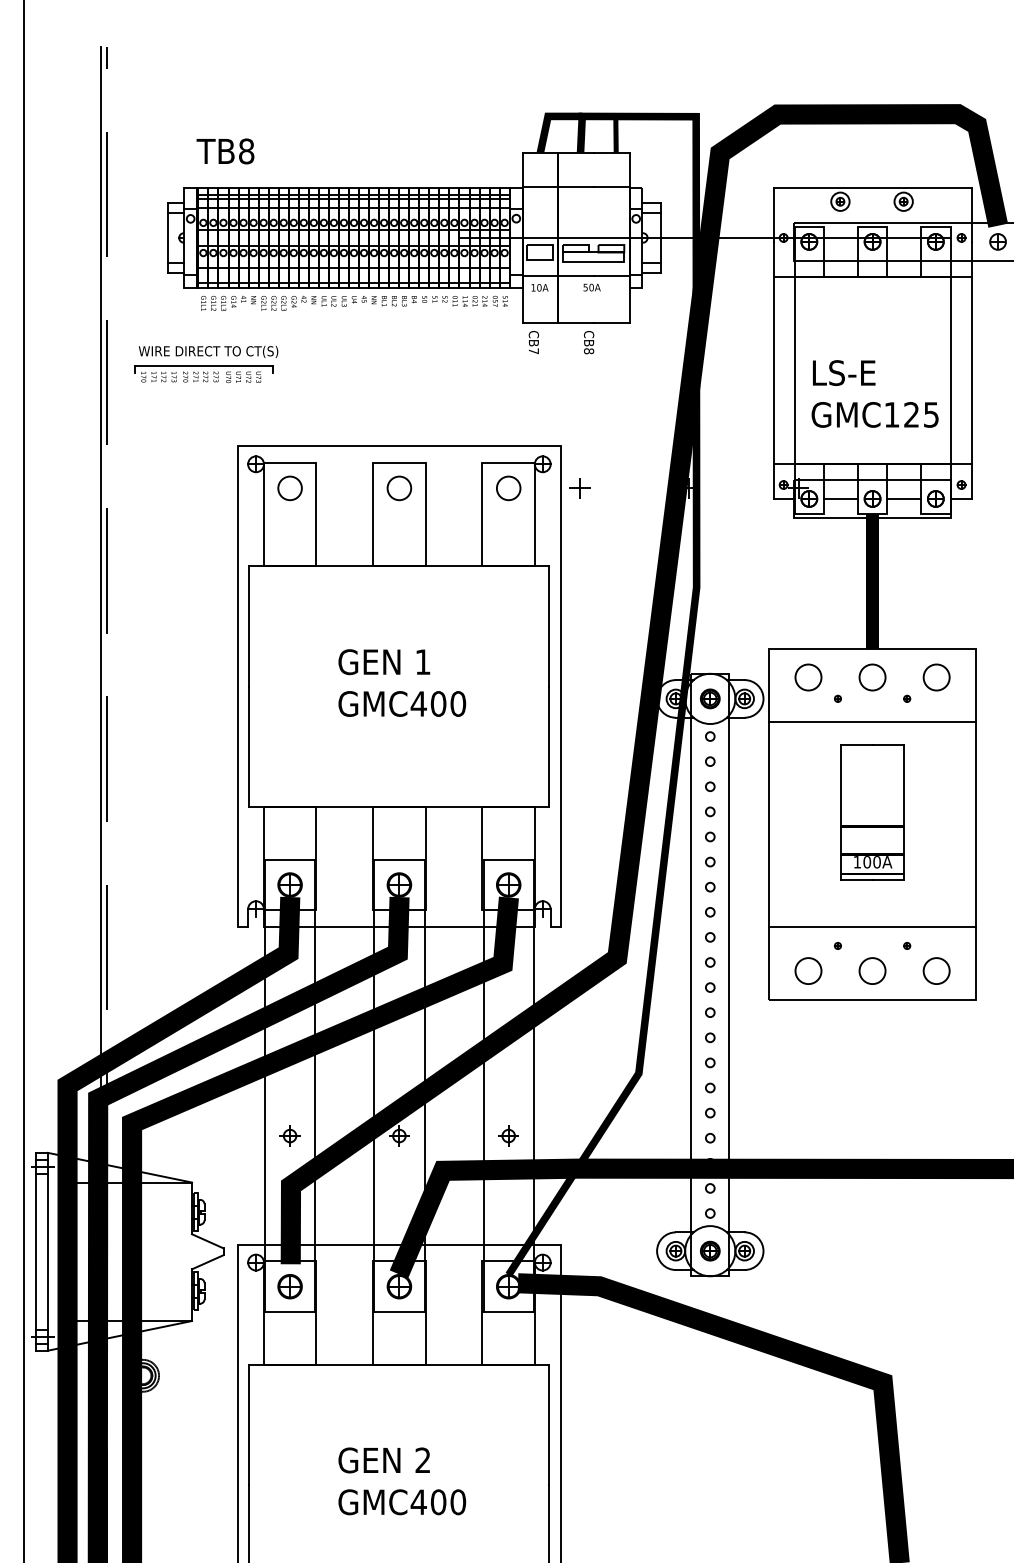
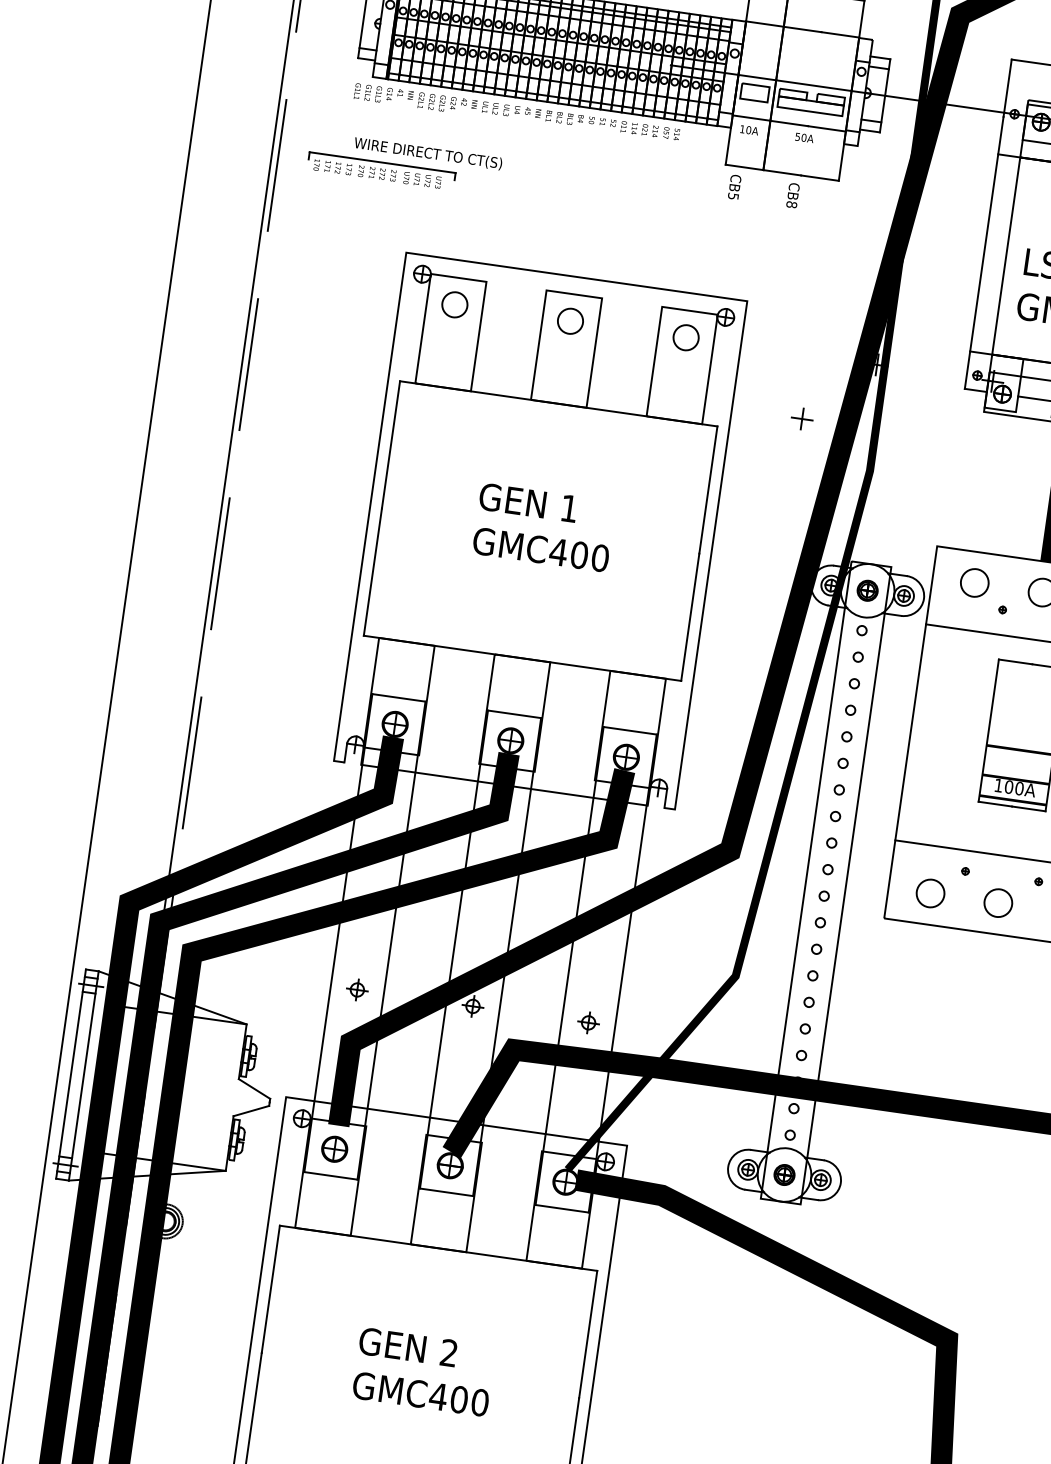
text: (354, 303) -> (516, 114), moved
text: (208, 351) -> (428, 153), moved
text: (533, 351) -> (732, 196), CB7 -> CB5
part: (579, 488) -> (801, 419), moved

